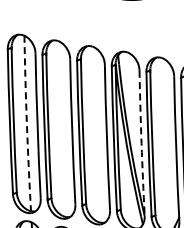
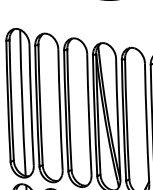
arc: (26, 123) -> (21, 102), dashed -> solid
arc: (141, 143) -> (117, 119), dashed -> solid

